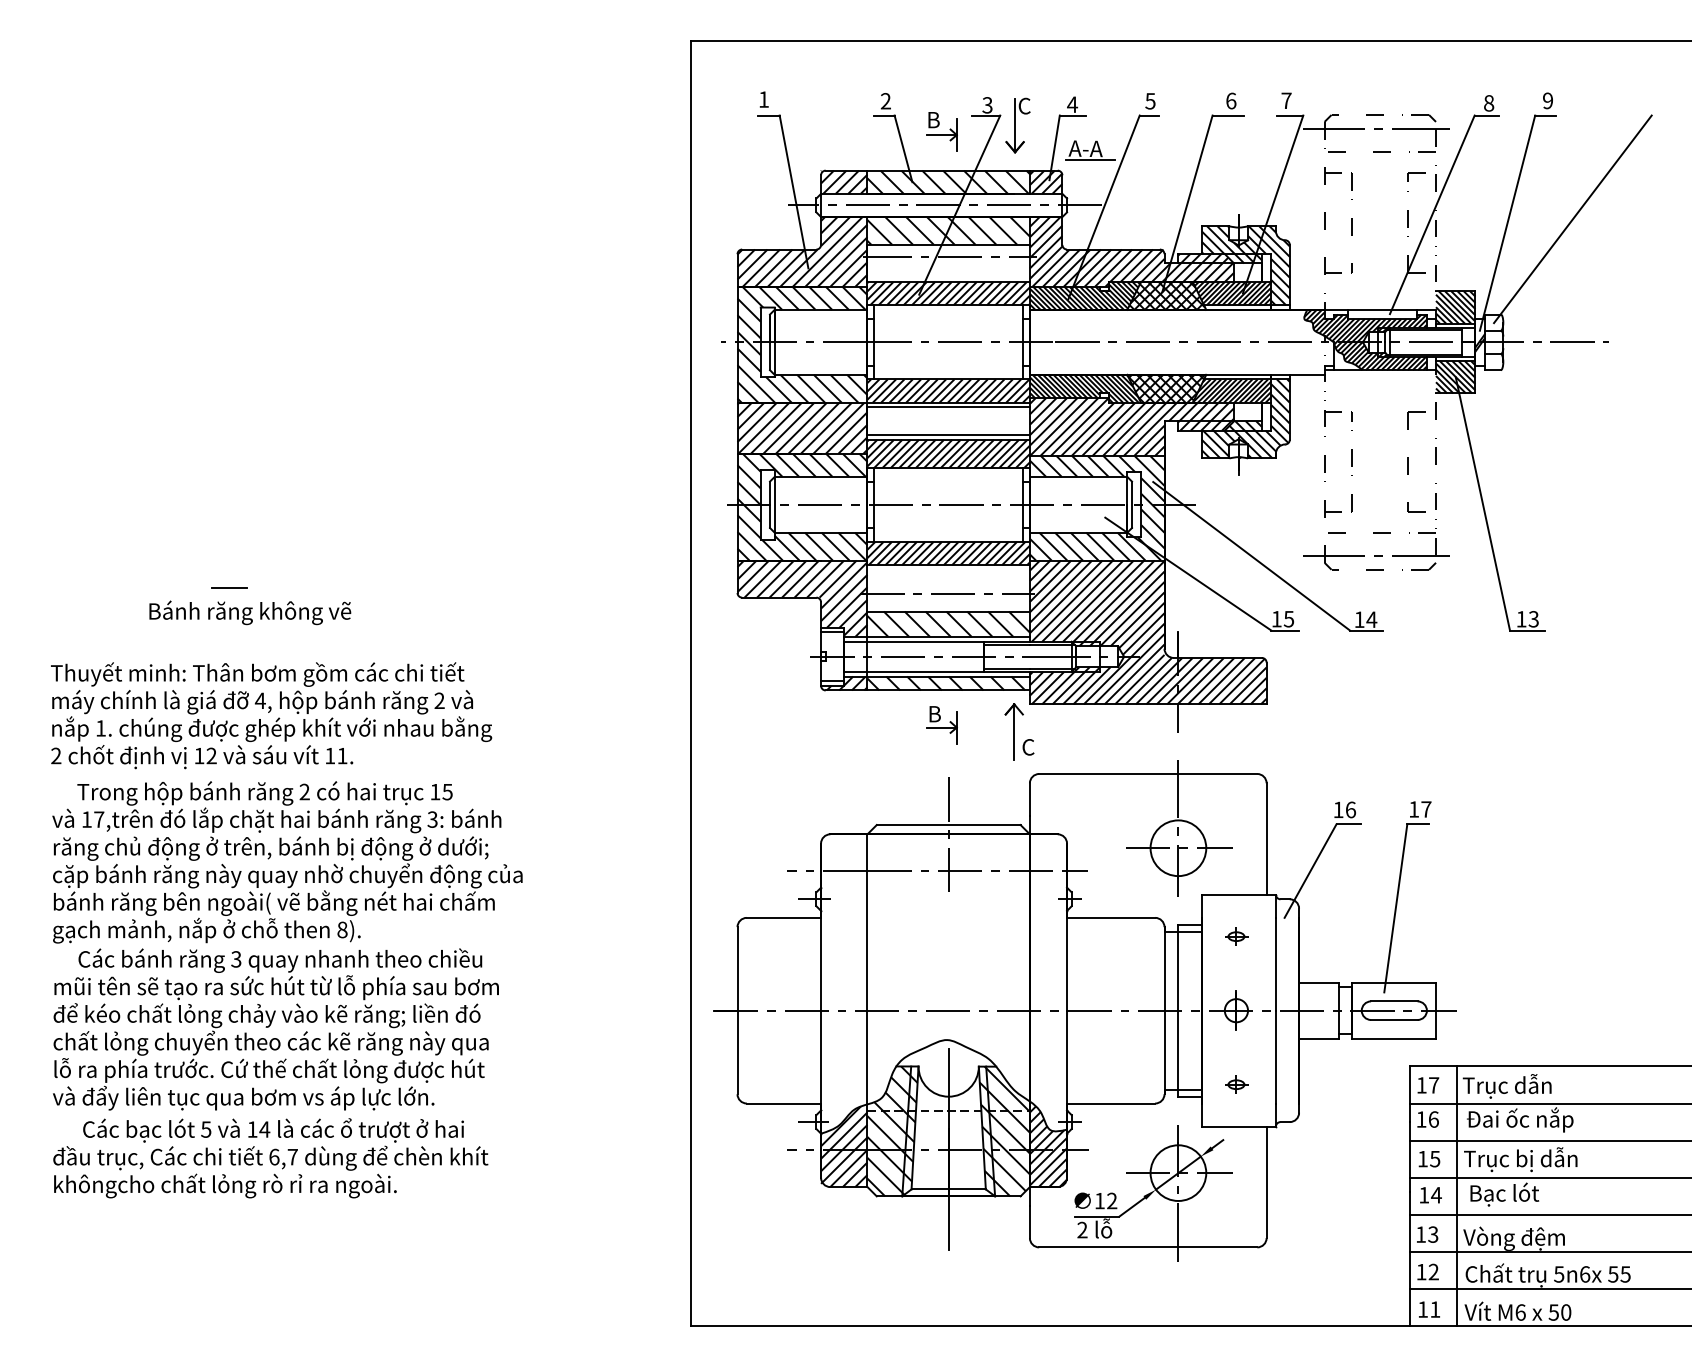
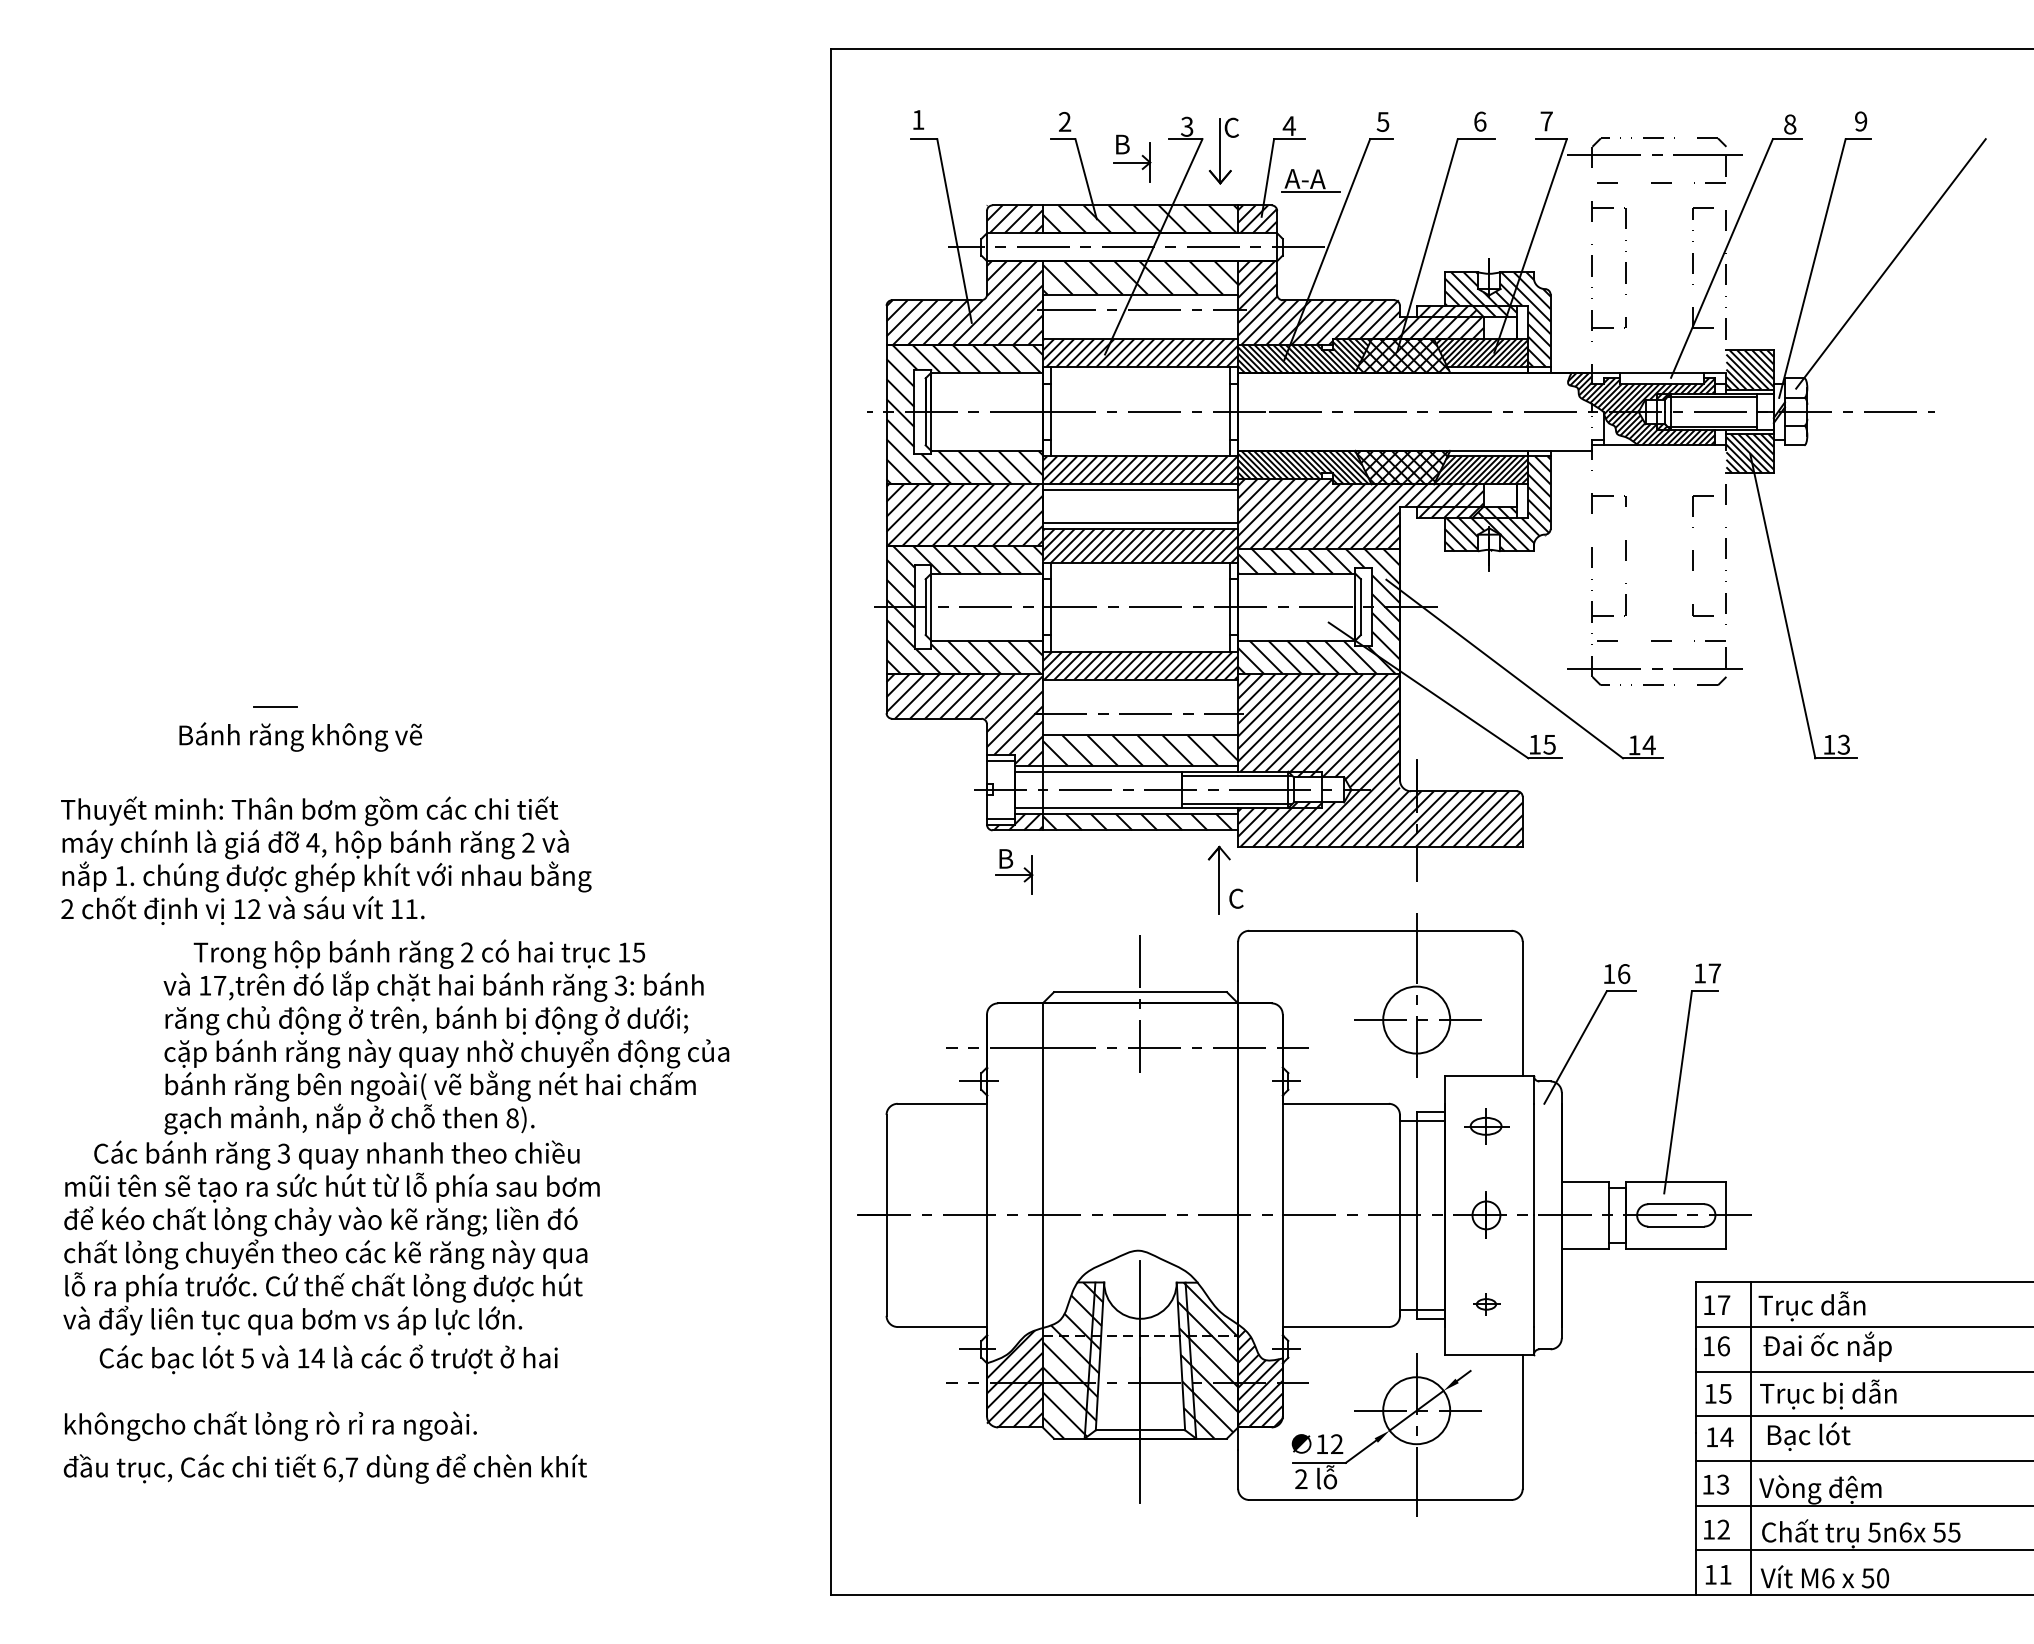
part: (942, 724) -> (1014, 871), moved
text: (287, 861) -> (446, 1036), moved
part: (1236, 936) -> (1486, 1126), size x1.6
text: (270, 1157) -> (324, 1468), moved

